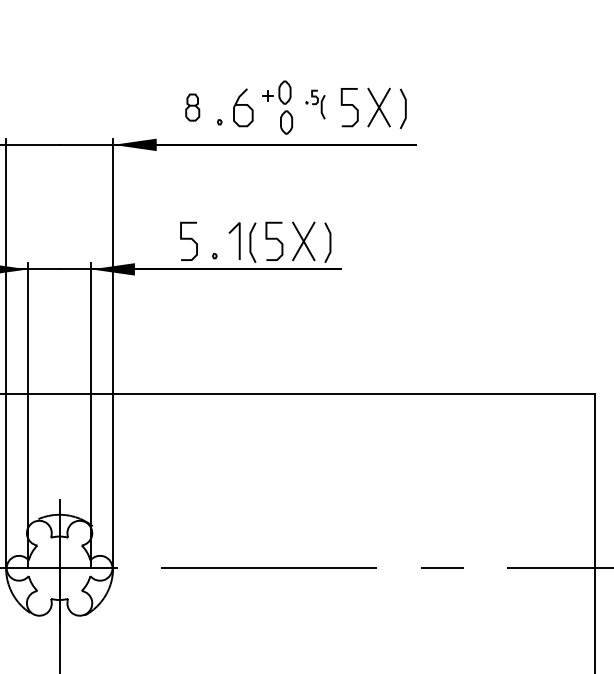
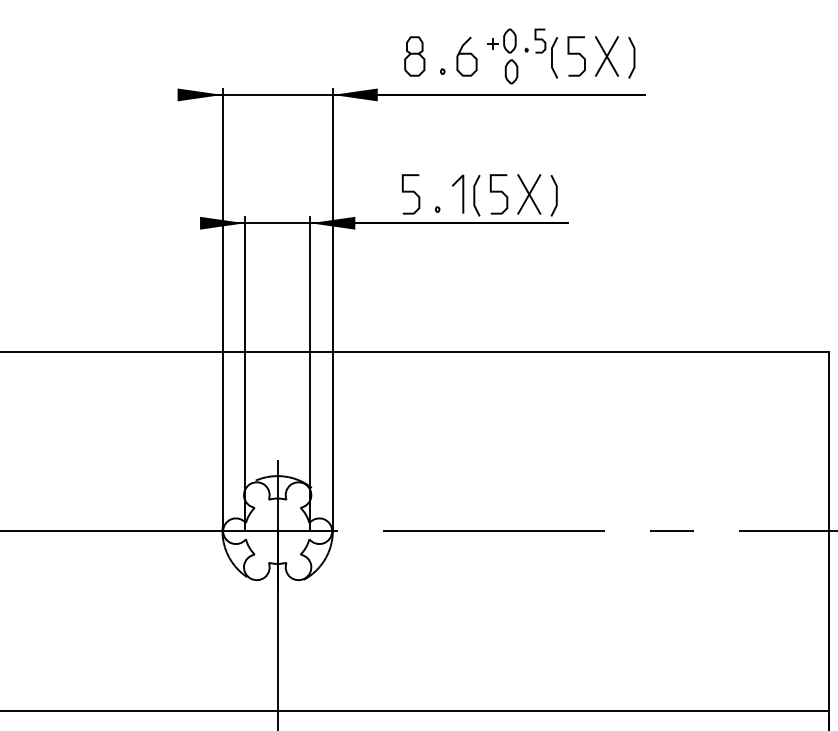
part: (315, 104) -> (541, 53), size x1.67
part: (192, 107) -> (414, 56), size x1.43

